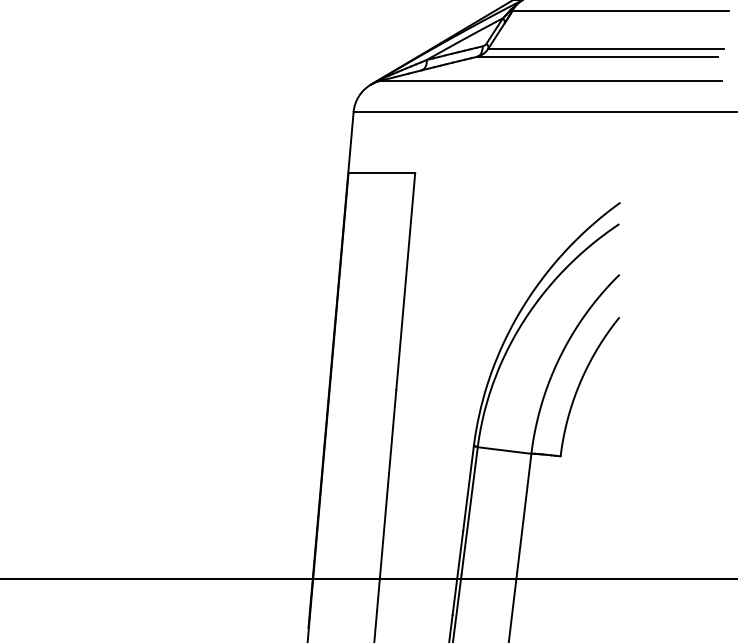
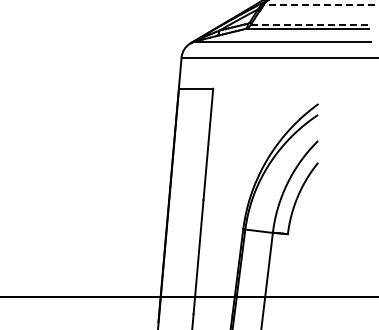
line: (620, 10) -> (318, 5), solid -> dashed
line: (606, 47) -> (311, 24), solid -> dashed

